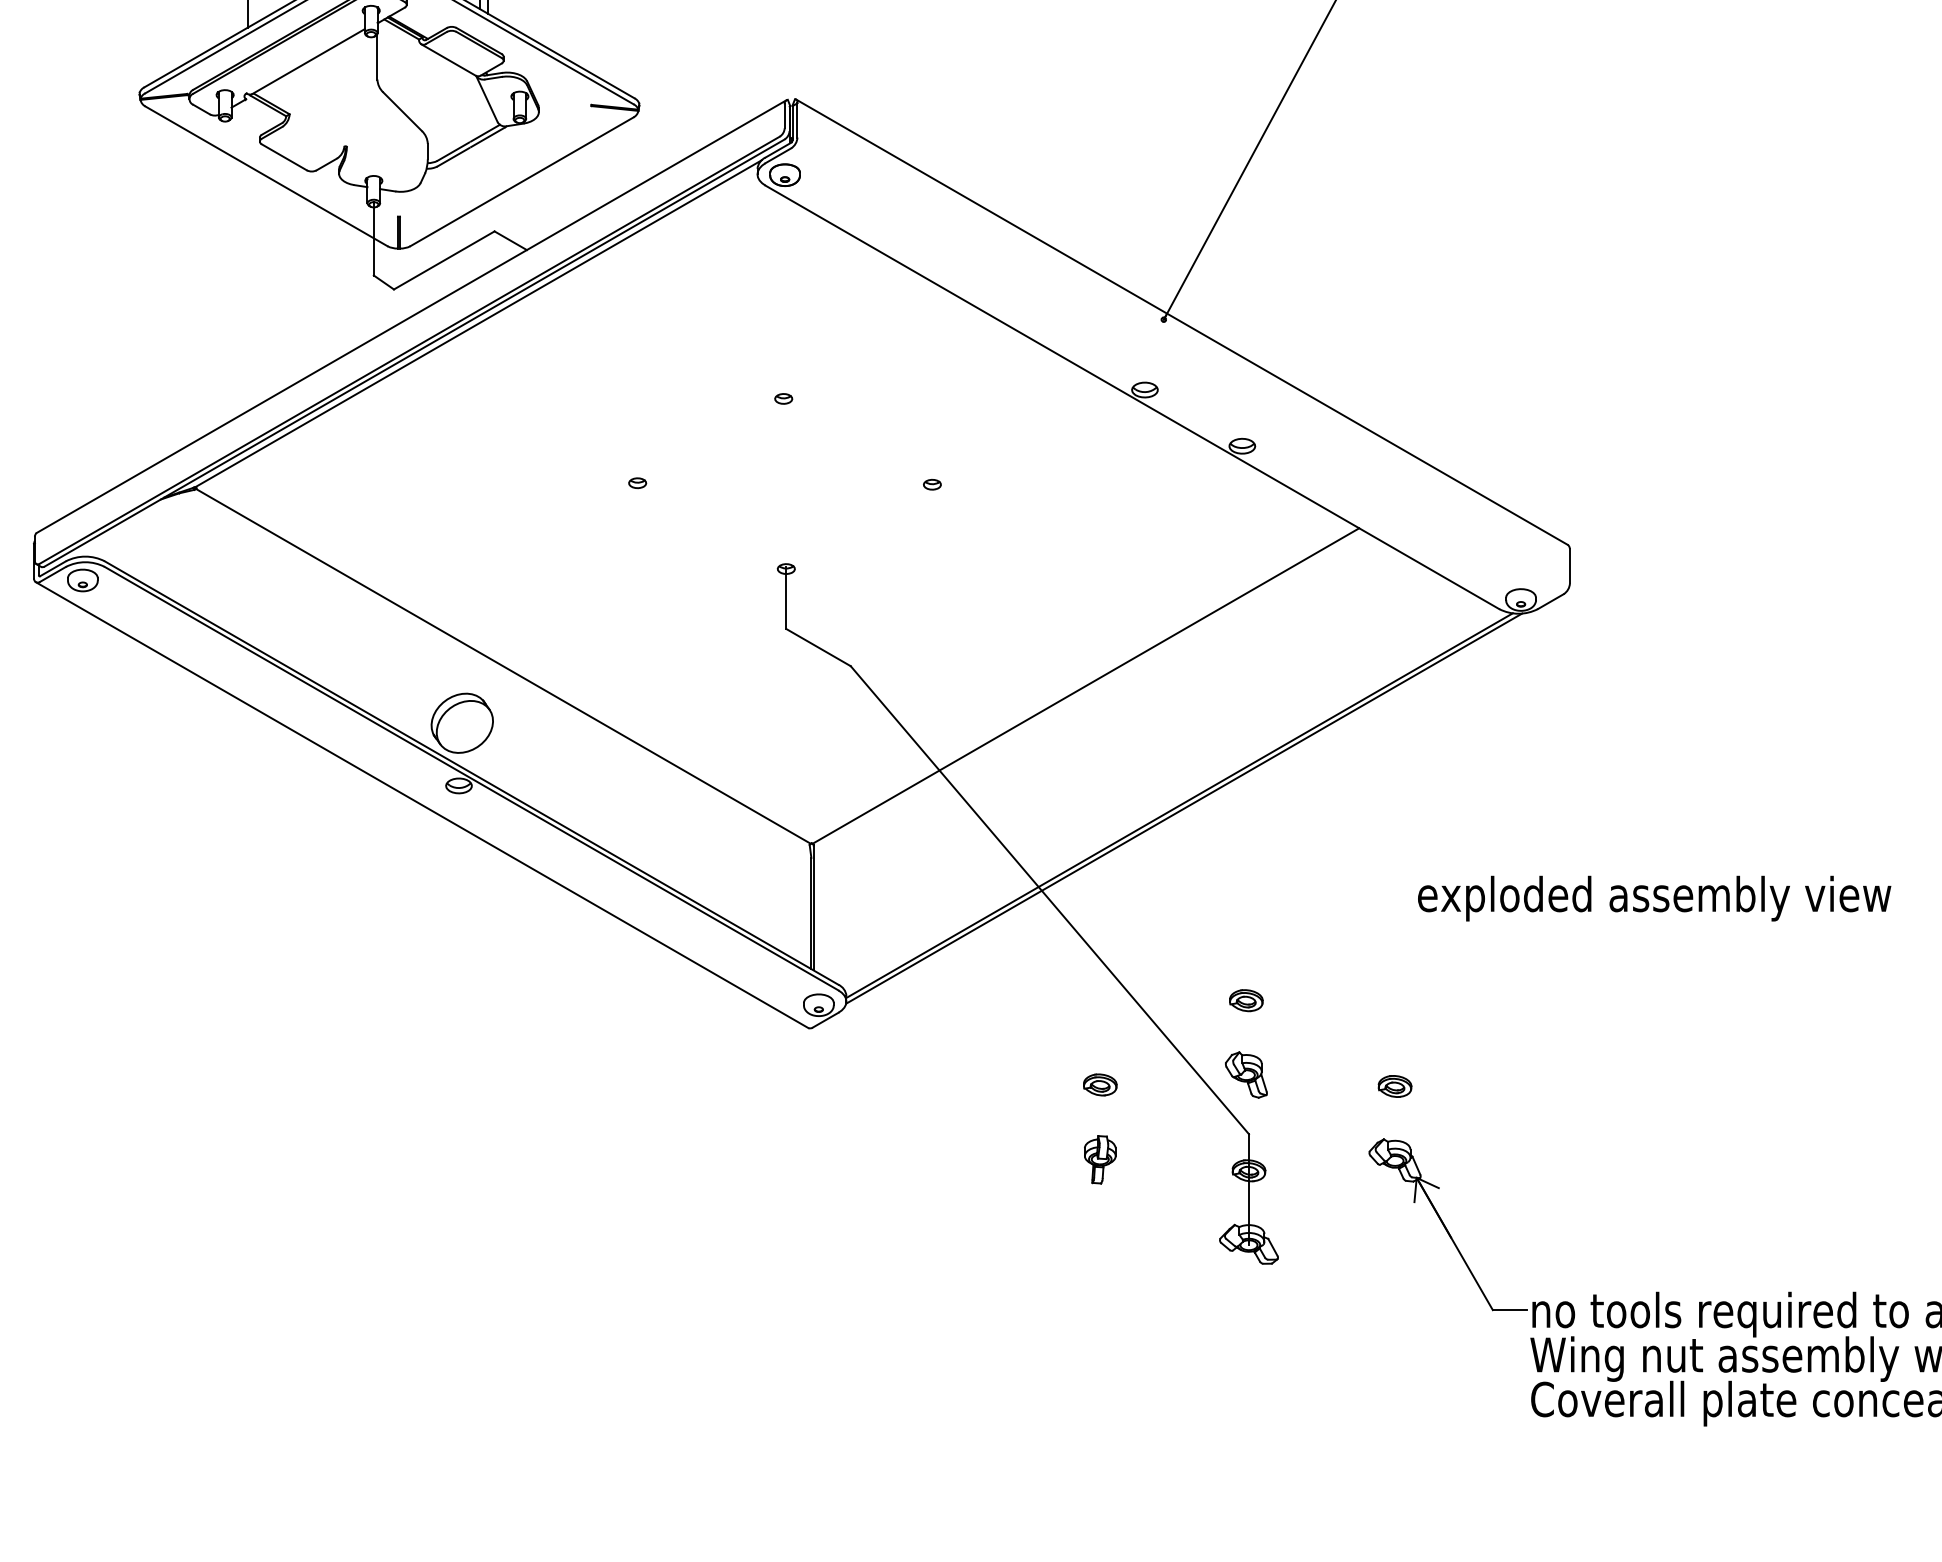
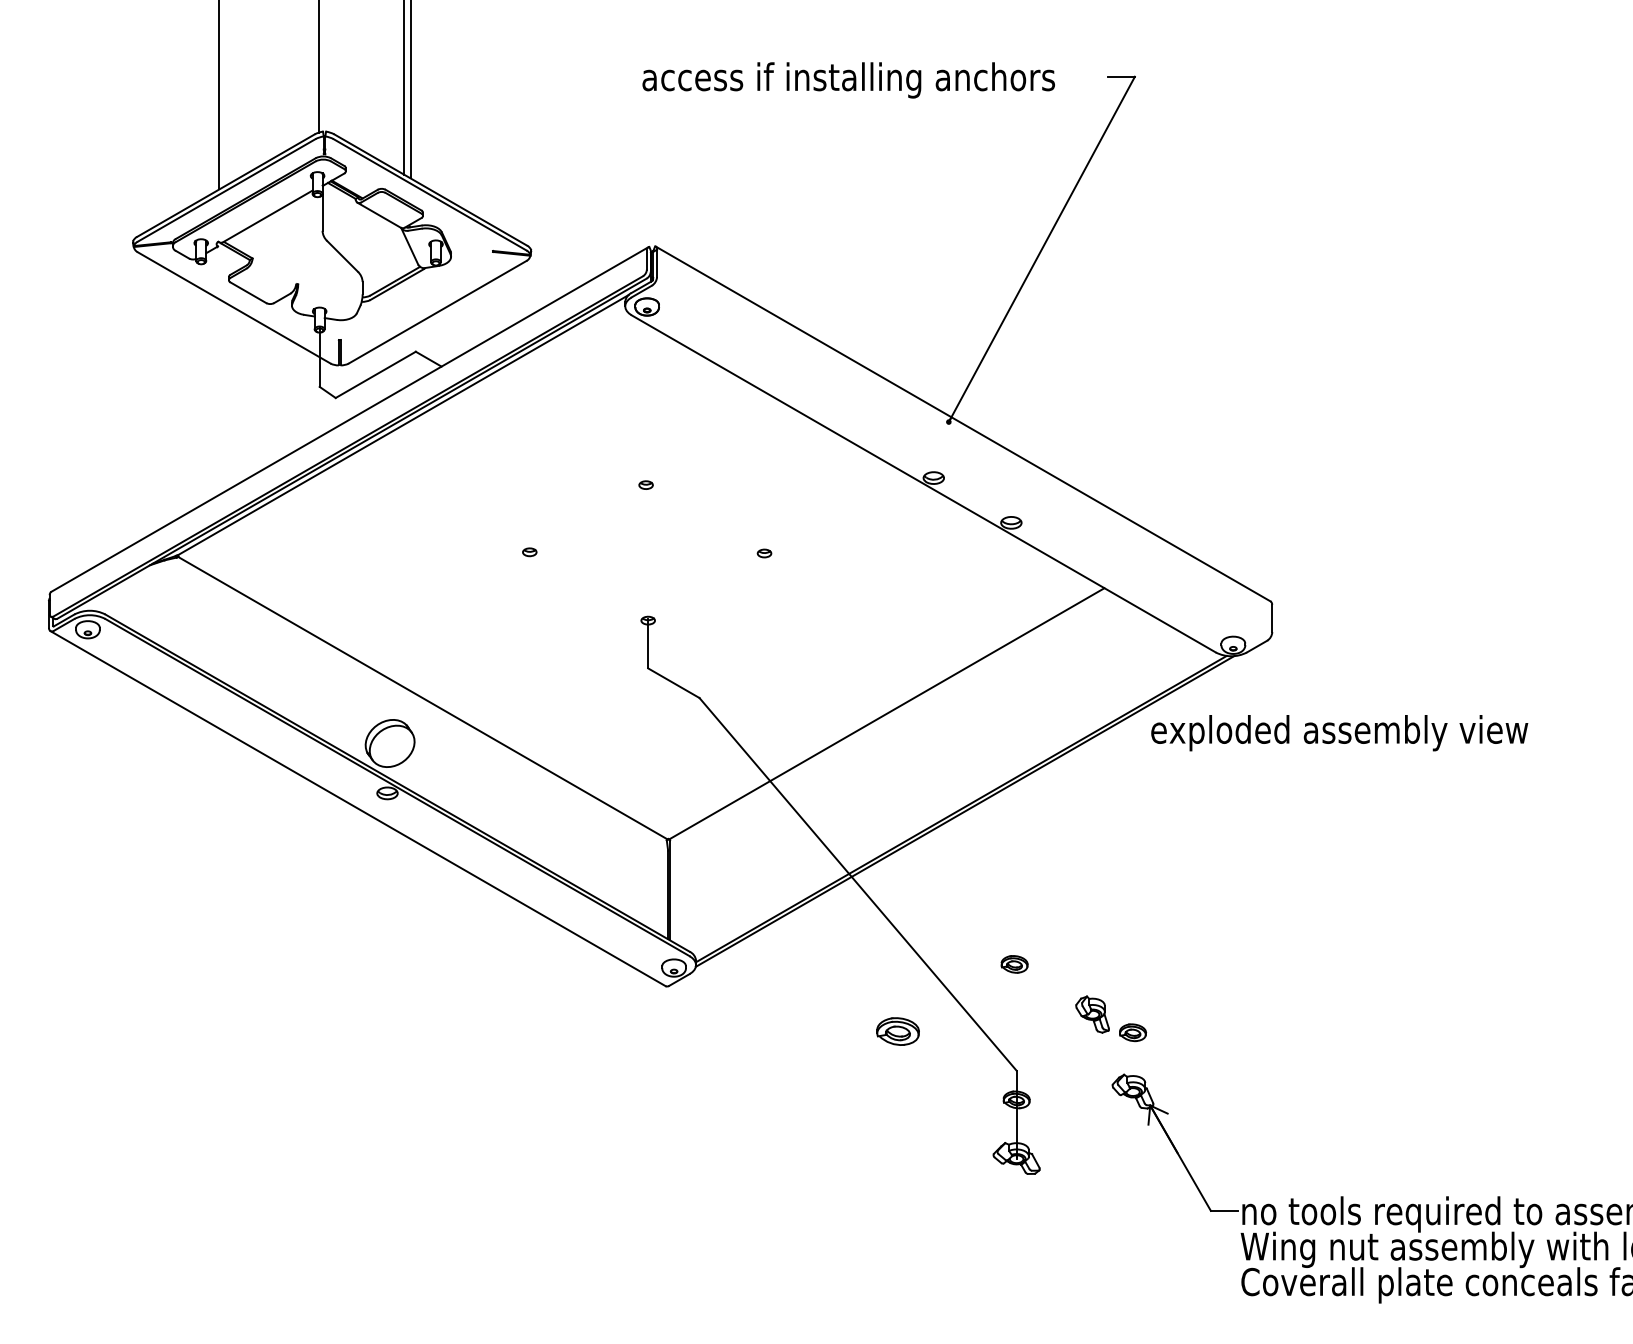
text: (1654, 899) -> (1339, 733), moved
part: (1246, 1074) -> (1092, 1014), moved
part: (1100, 1084) -> (898, 1031), size x1.6
part: (1100, 1160) -> (898, 1091), removed

